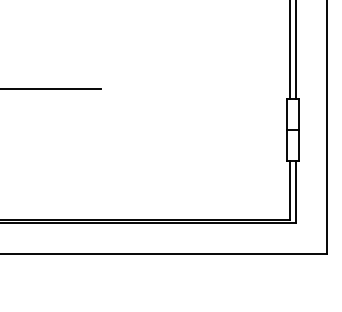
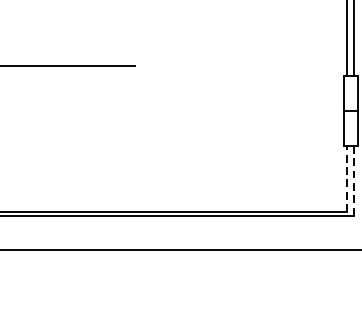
line: (289, 189) -> (346, 178), solid -> dashed
line: (296, 191) -> (354, 180), solid -> dashed

